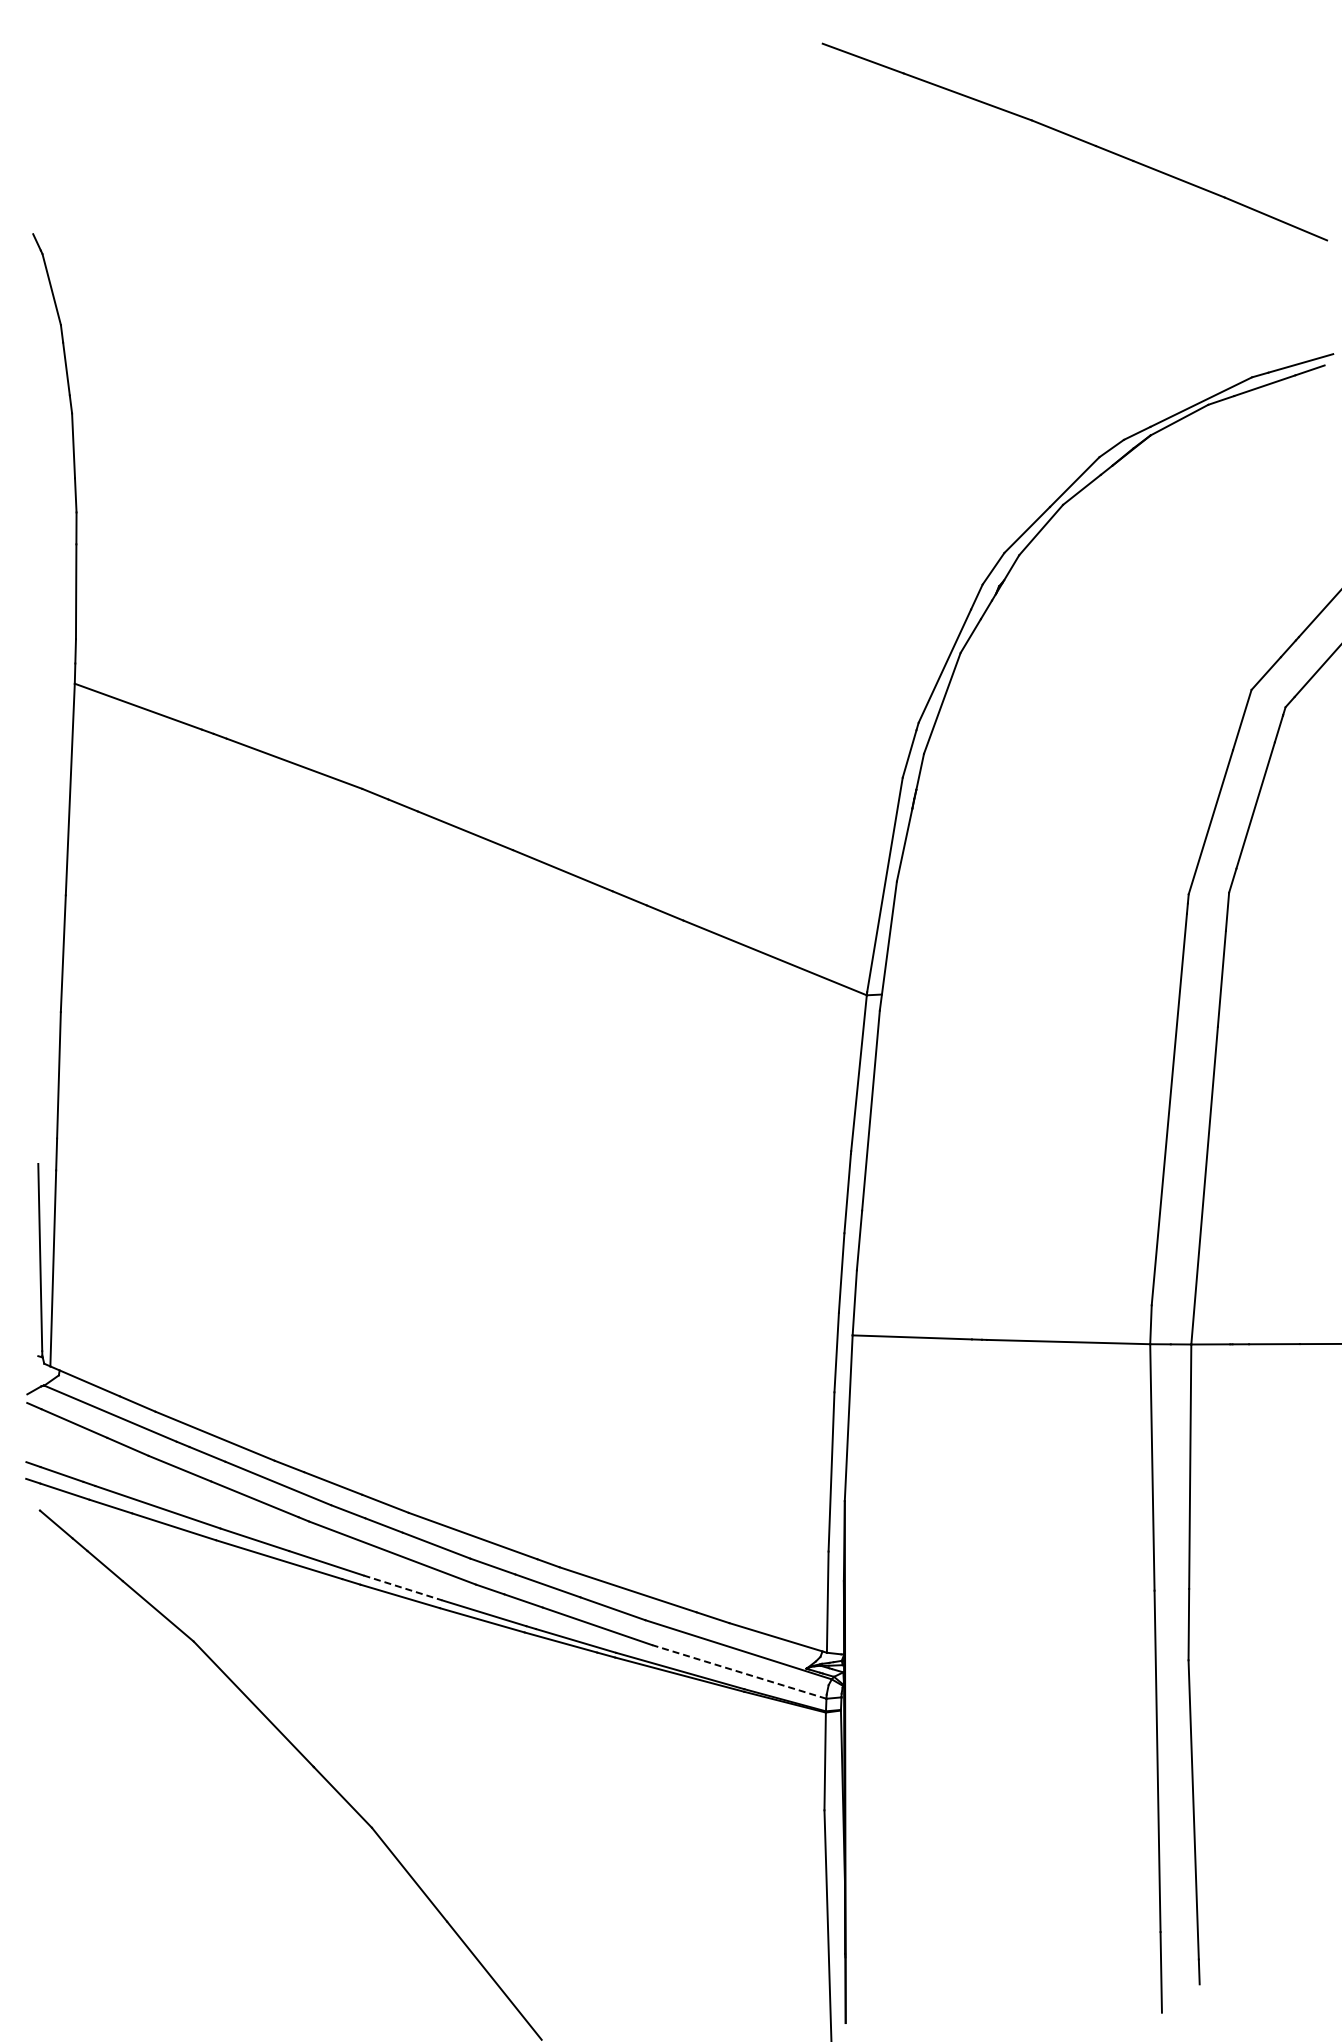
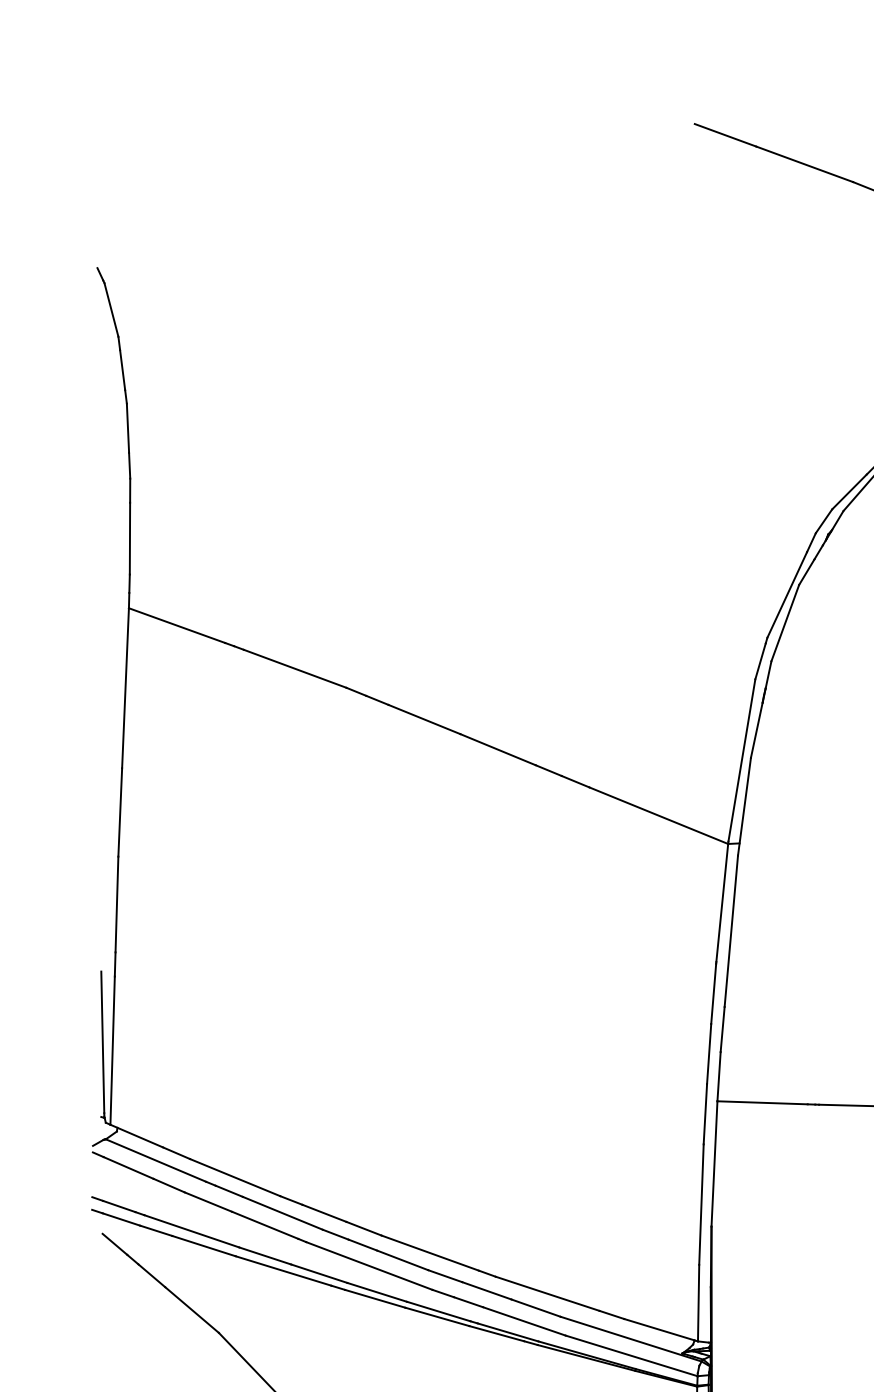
line: (403, 1588) -> (377, 1292), dashed -> solid
line: (738, 1671) -> (631, 1355), dashed -> solid

